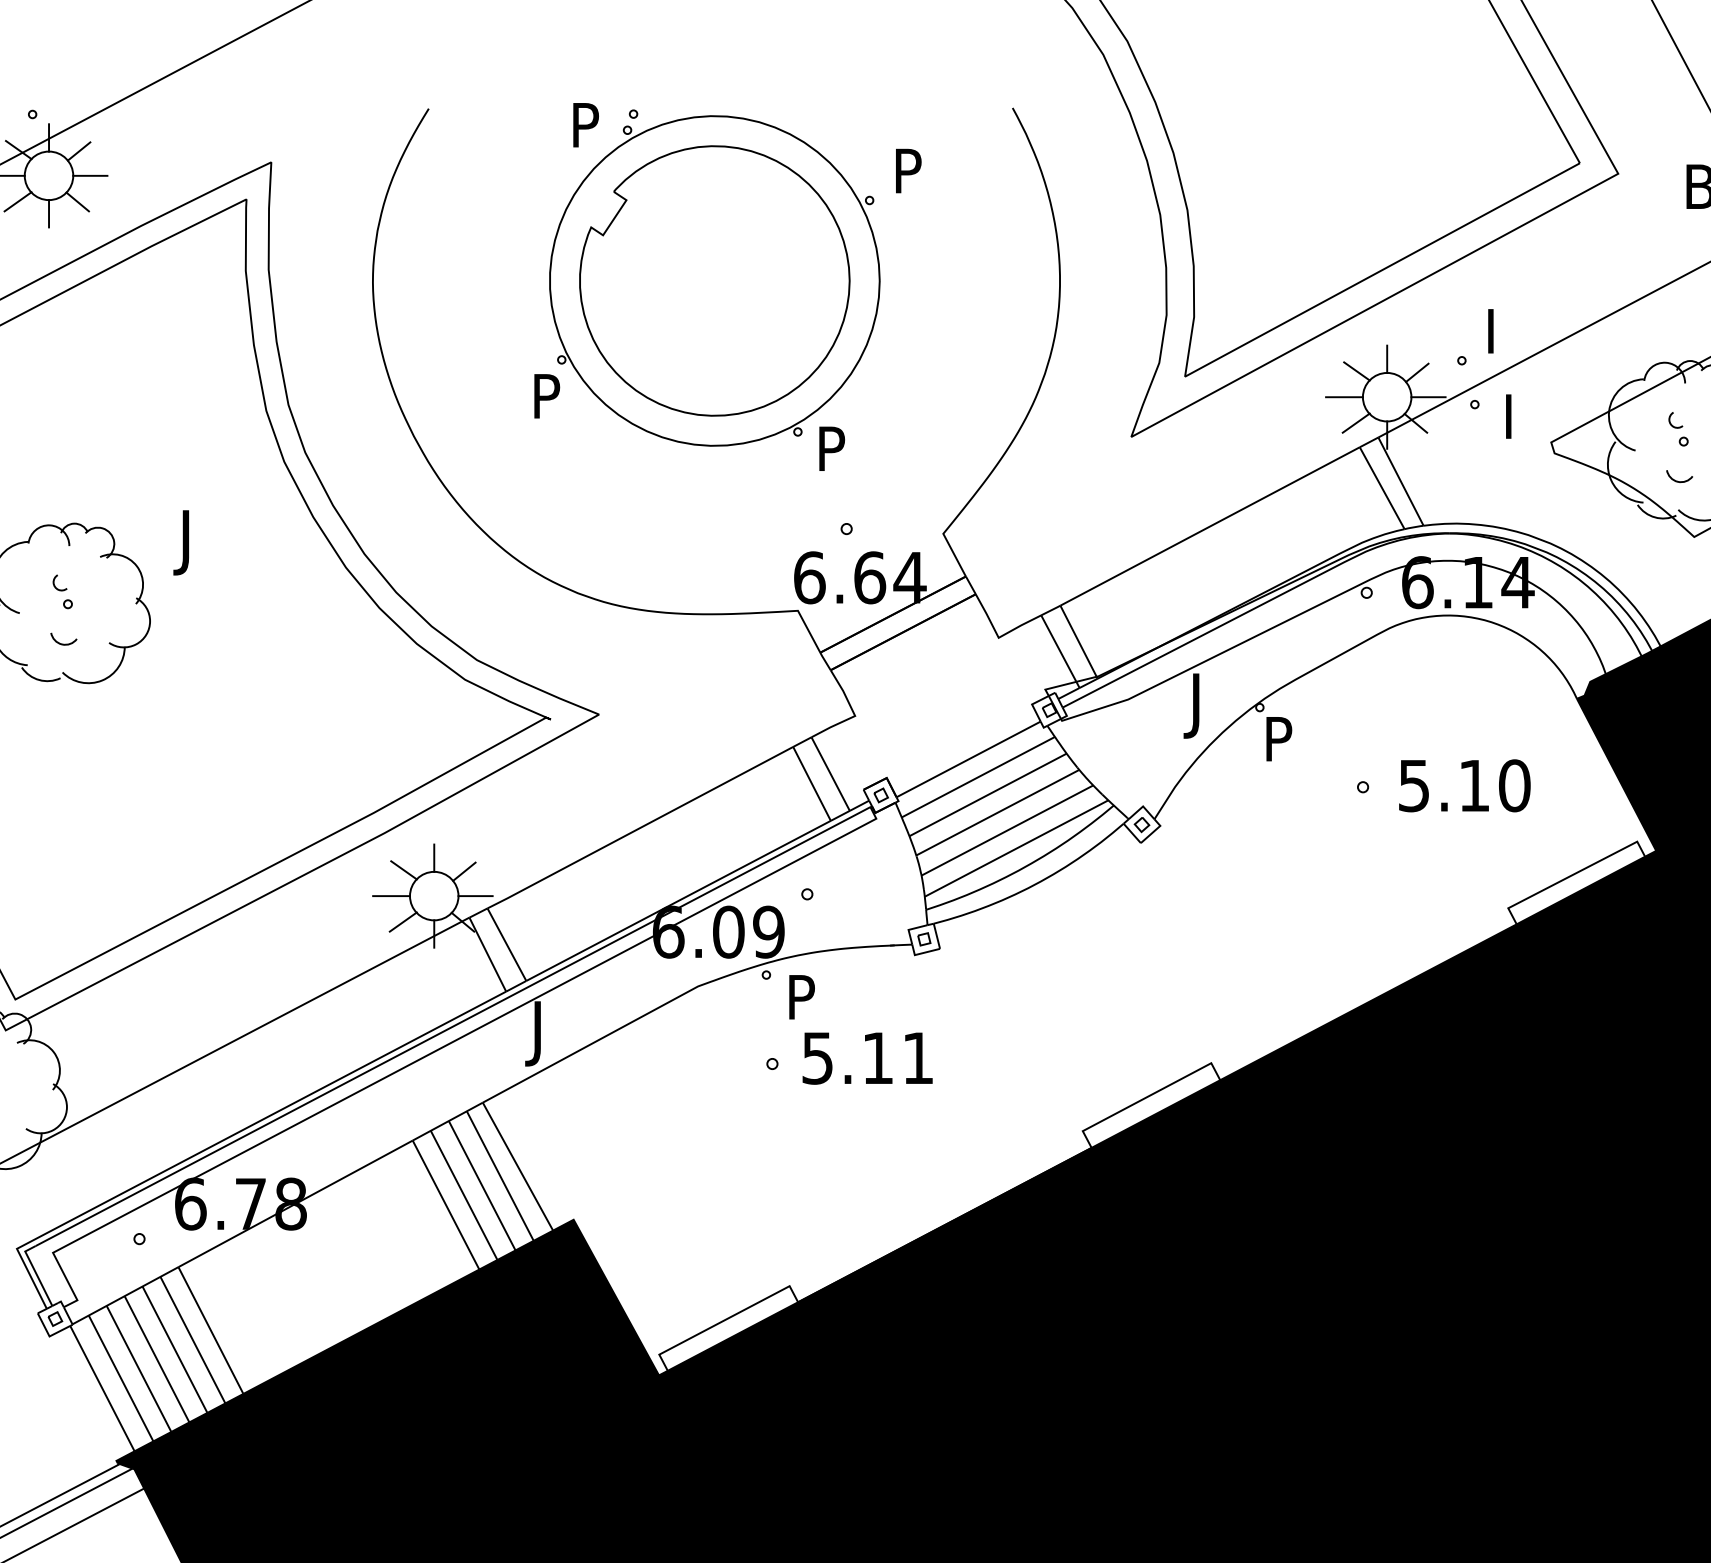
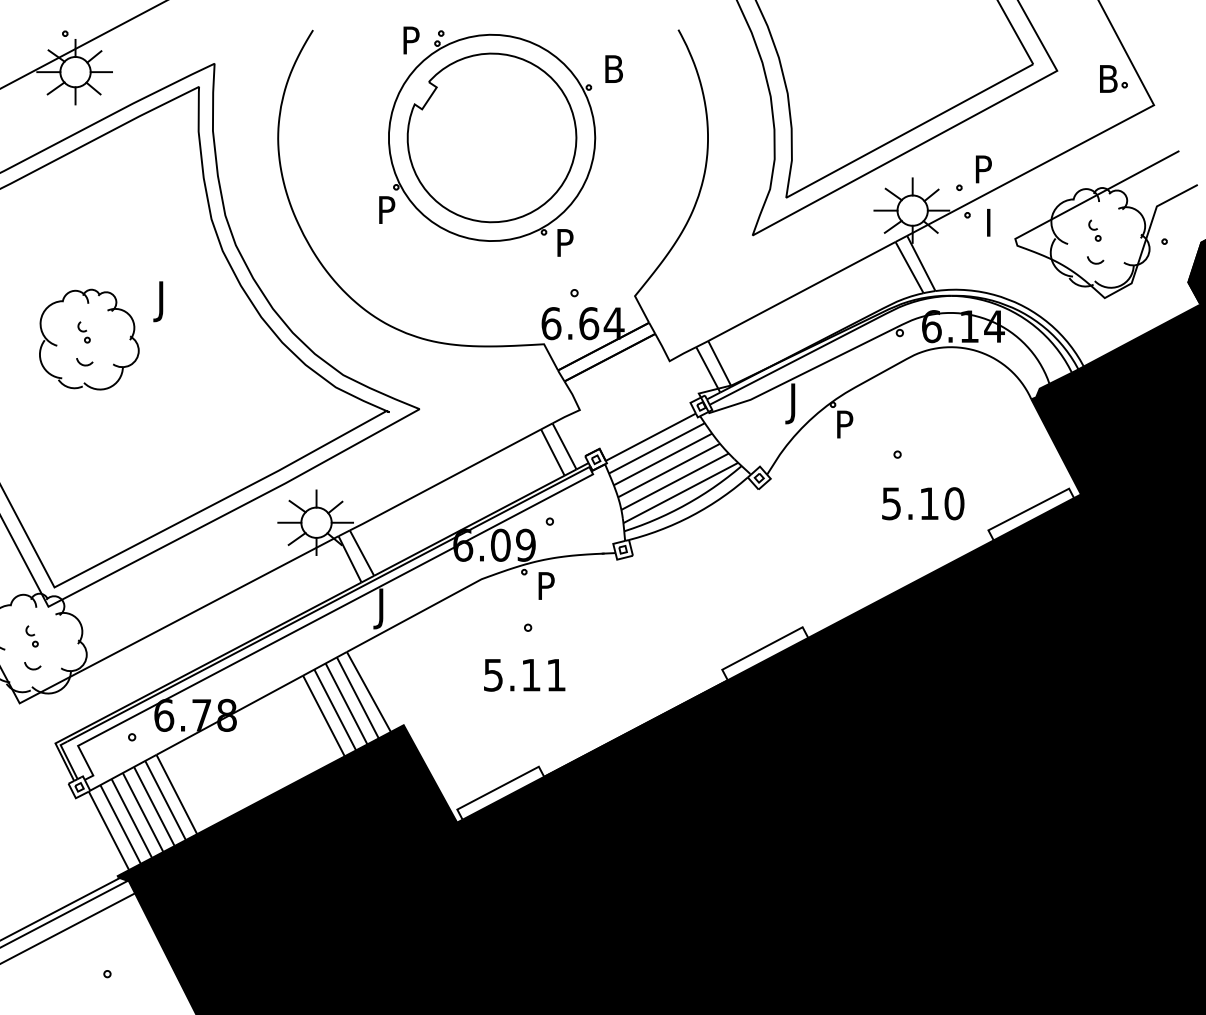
text: (912, 169) -> (615, 68), P -> B
text: (1503, 321) -> (985, 163), I -> P
text: (1465, 785) -> (923, 503), moved
text: (867, 1058) -> (524, 675), moved

